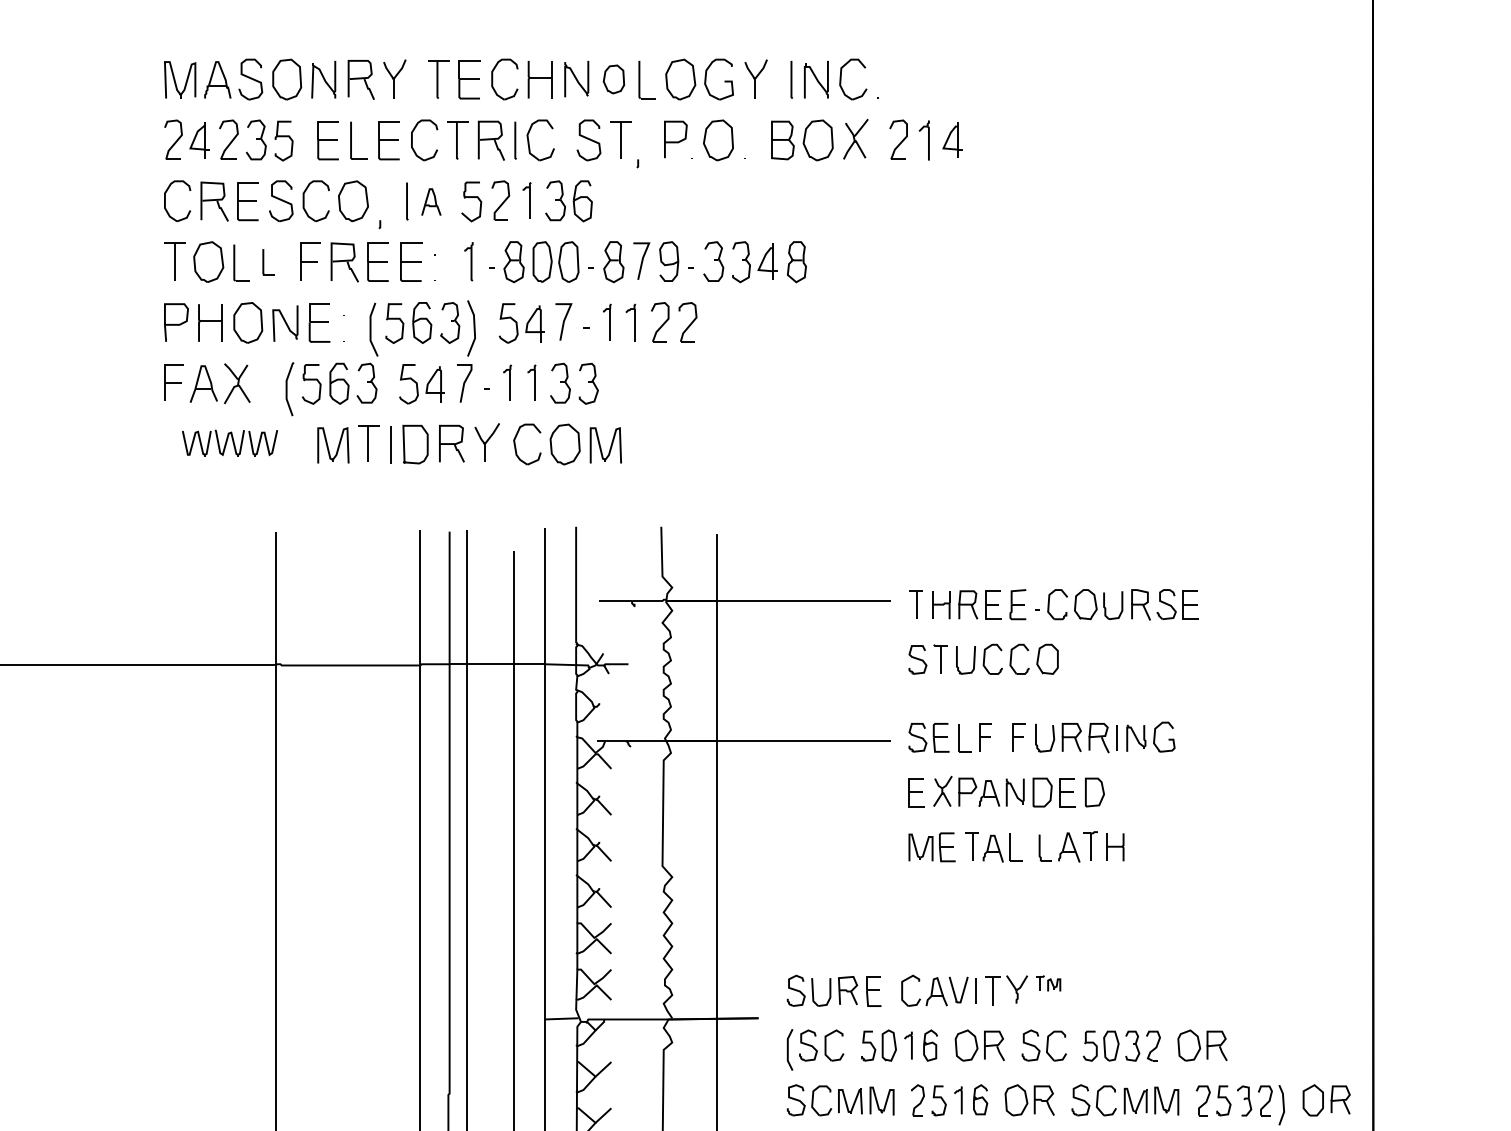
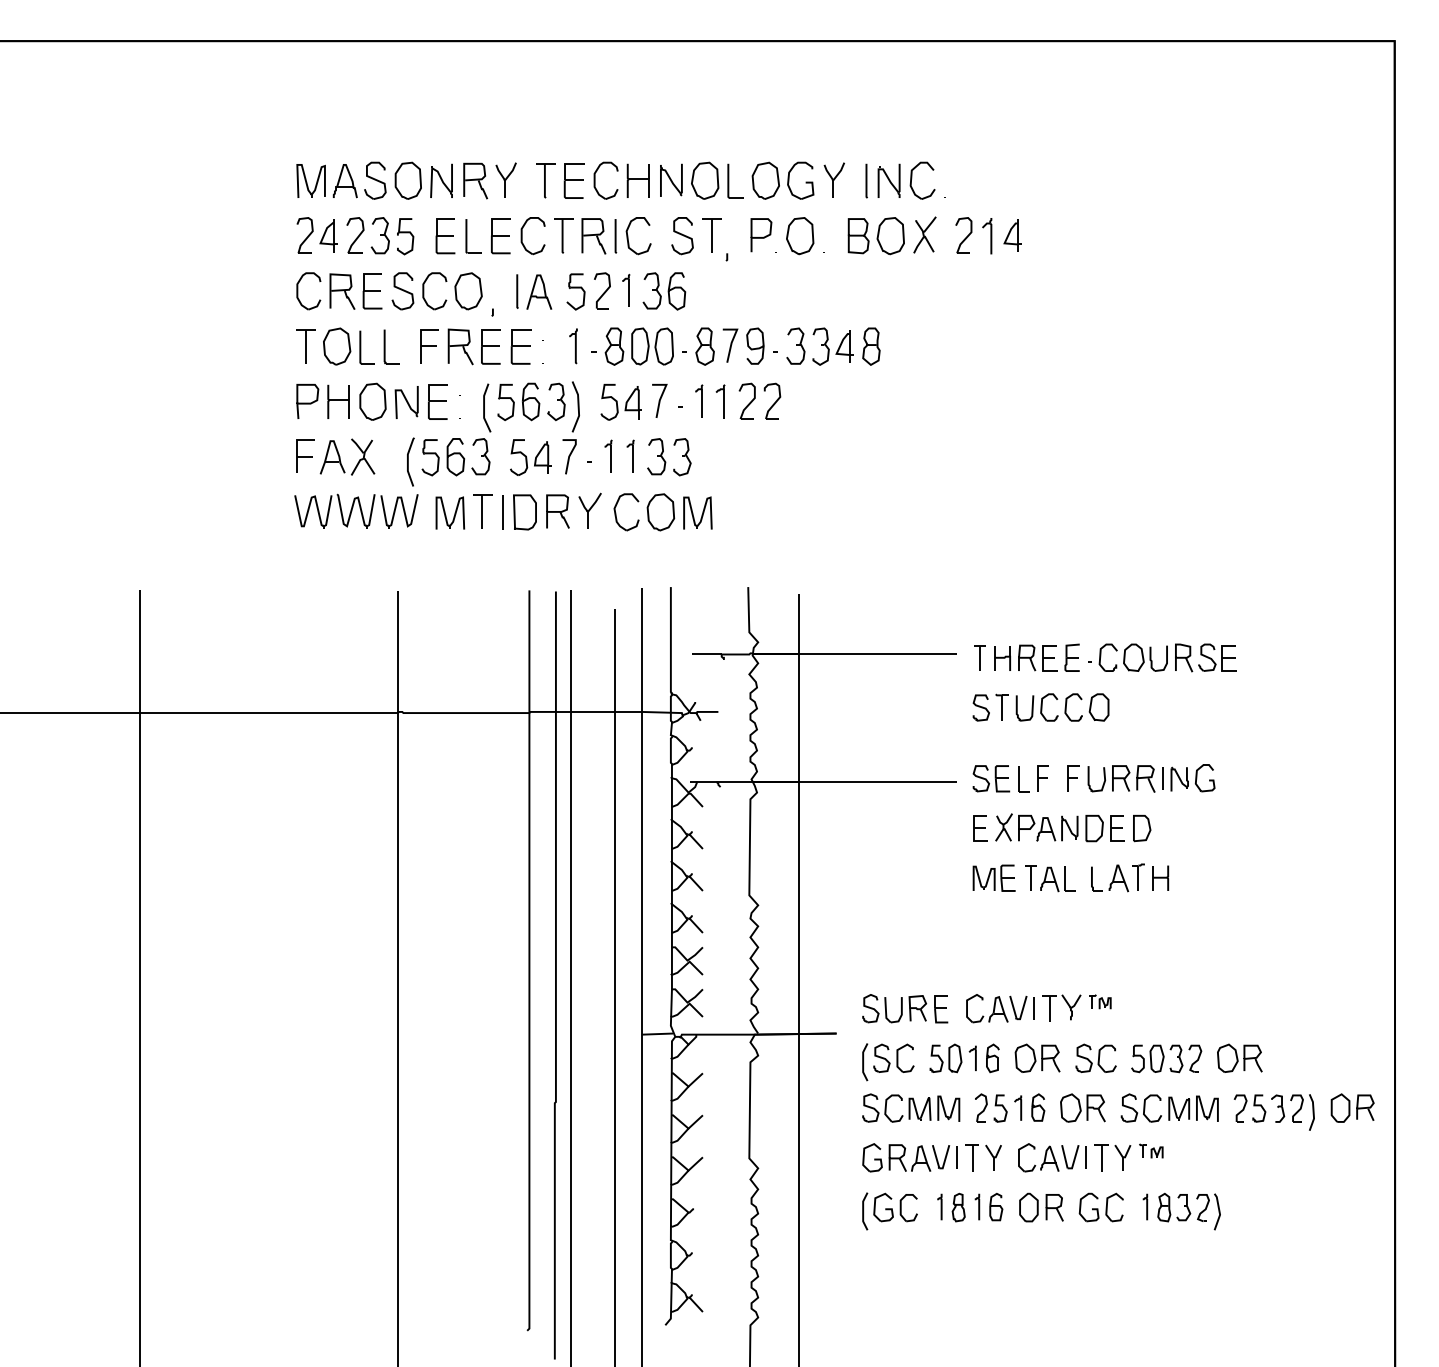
part: (614, 79) -> (705, 180), size x1.43
part: (431, 201) -> (539, 291), size x1.43
part: (268, 261) -> (391, 346), size x1.43
part: (230, 442) -> (356, 510), size x1.43

